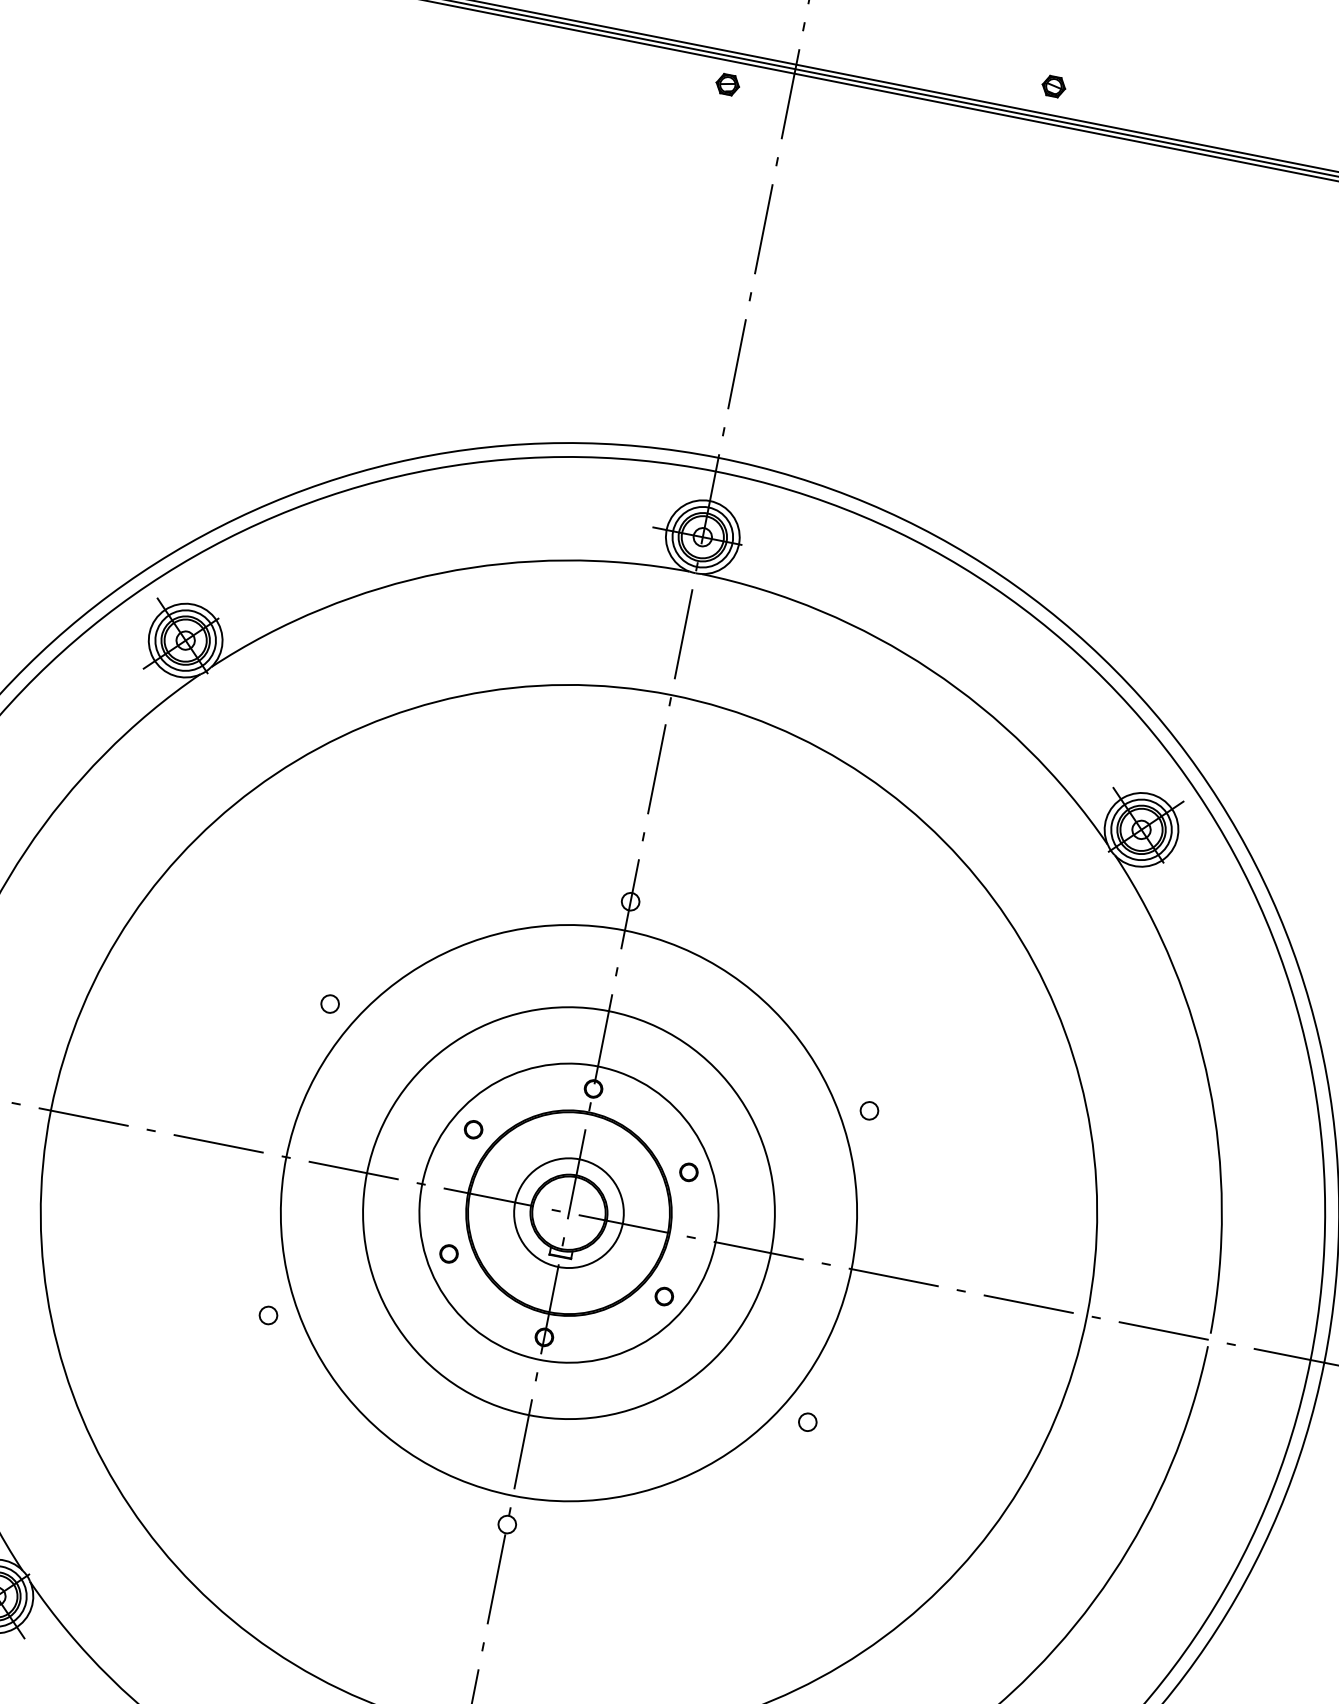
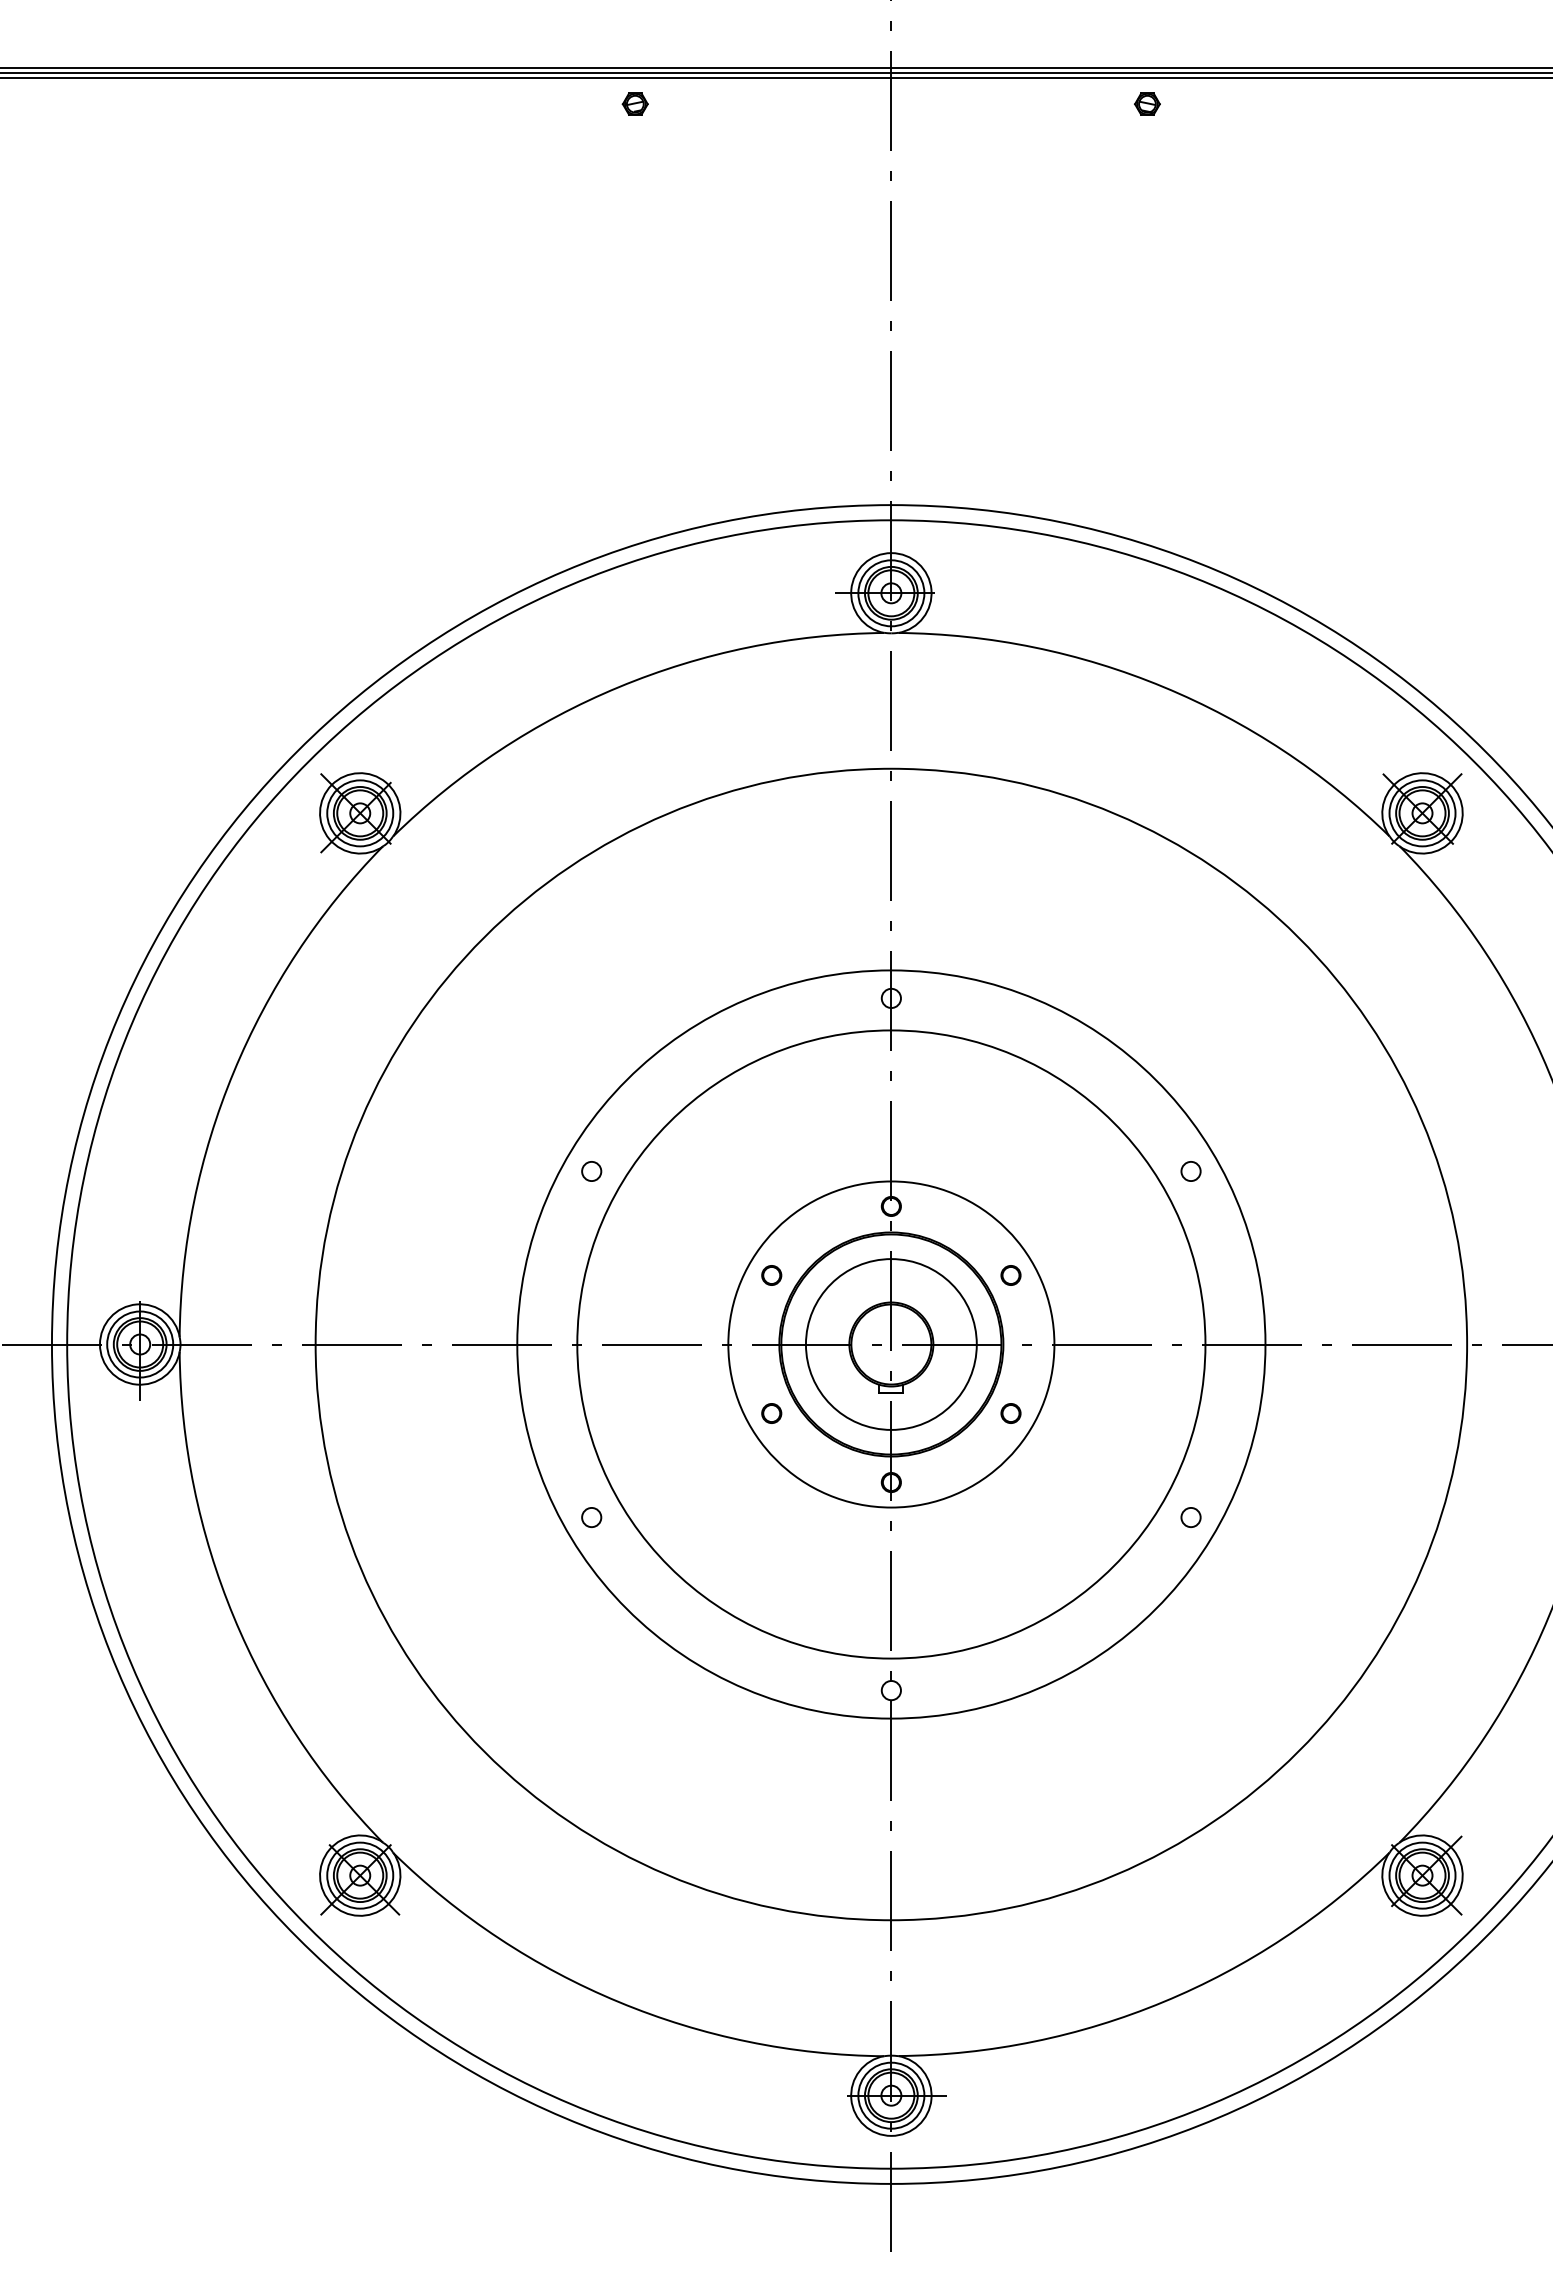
part: (727, 84) -> (634, 103), moved
part: (1054, 86) -> (1147, 103), moved
circle: (568, 1213) -> (890, 1344), size x1.43
circle: (569, 1213) -> (891, 1344), size x1.67

